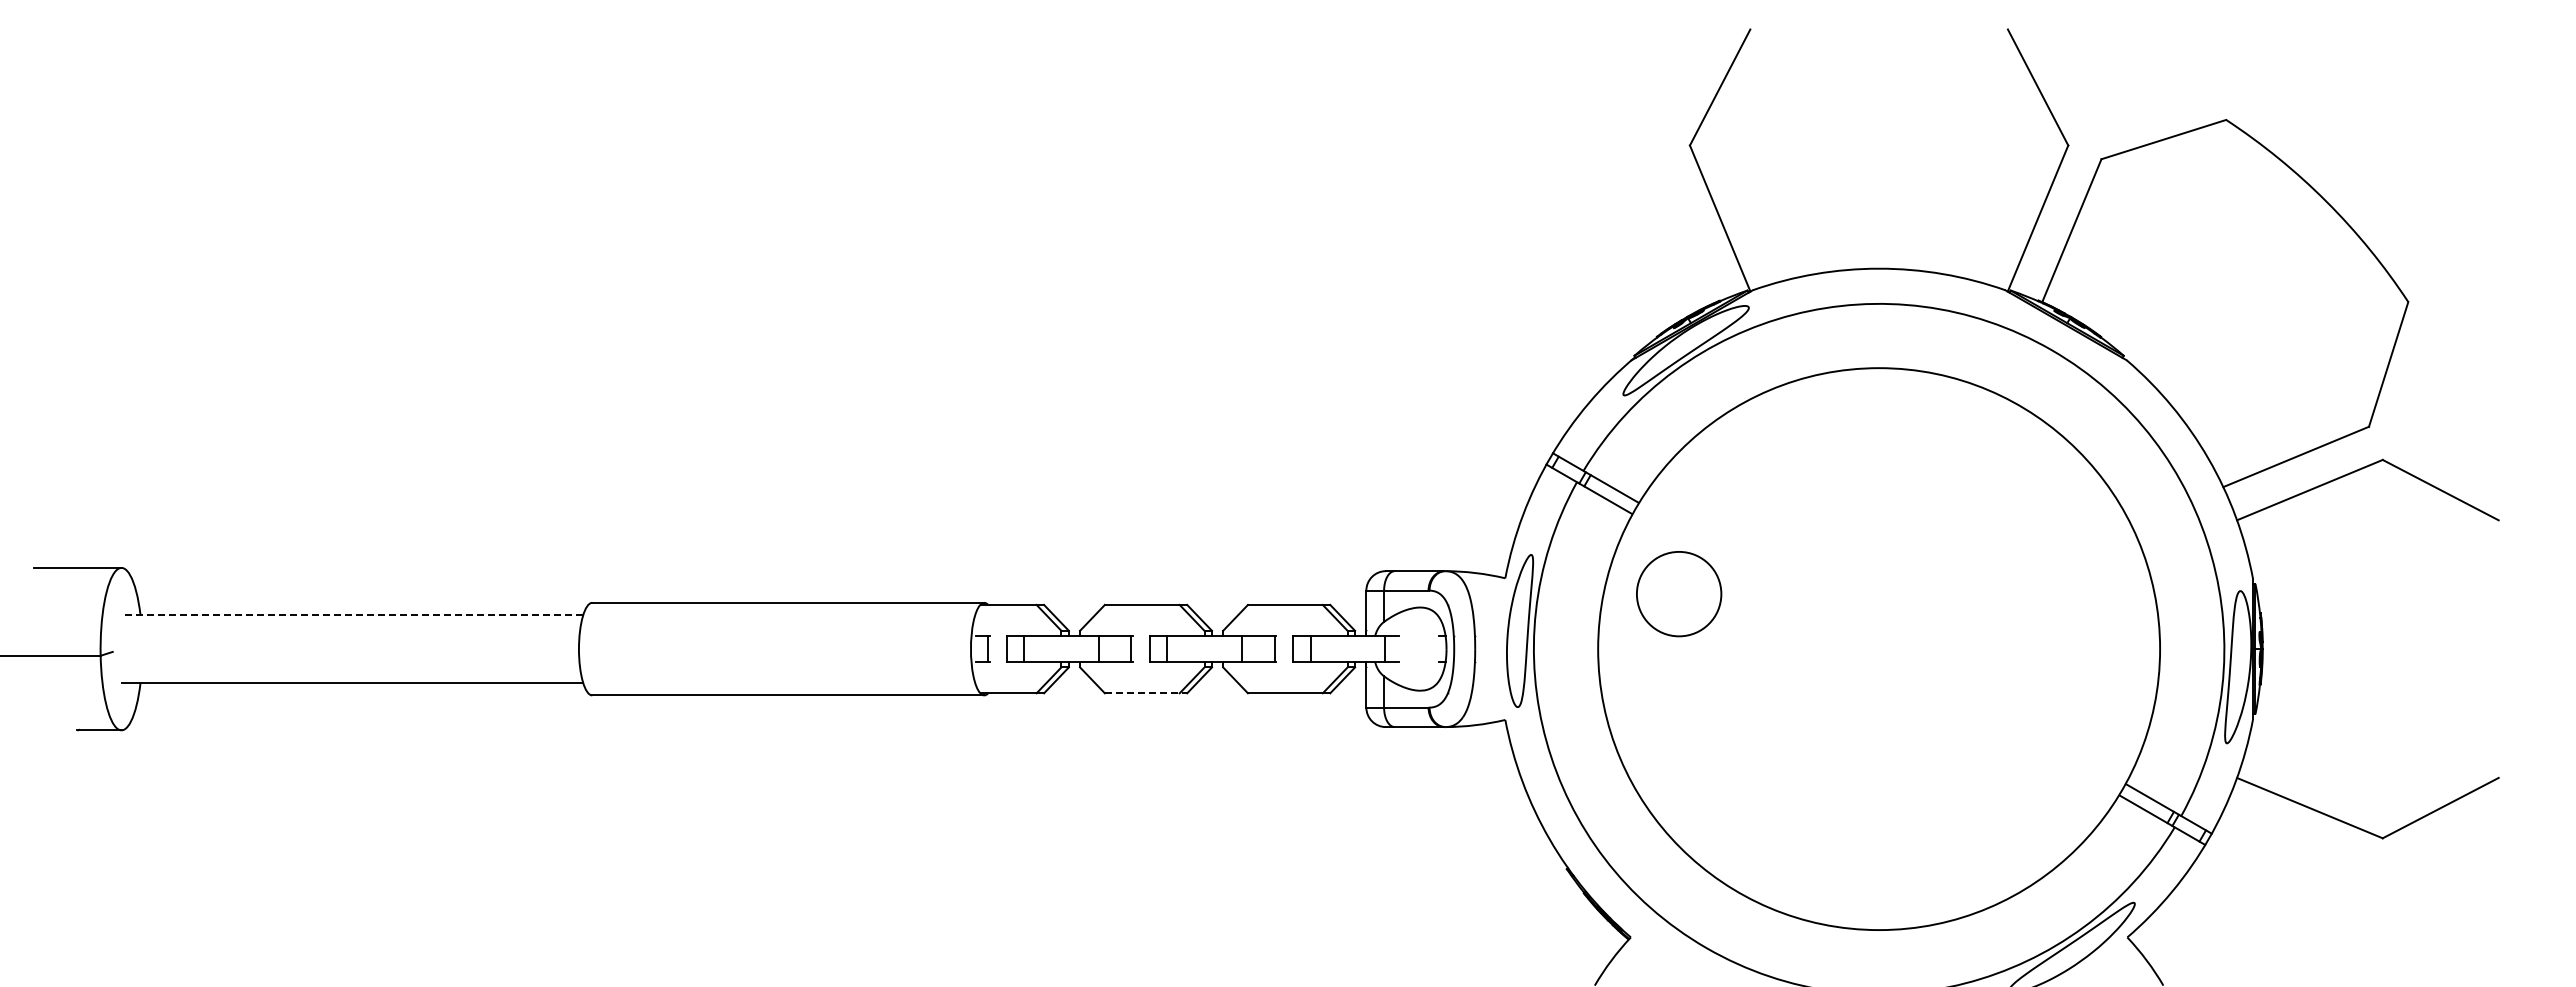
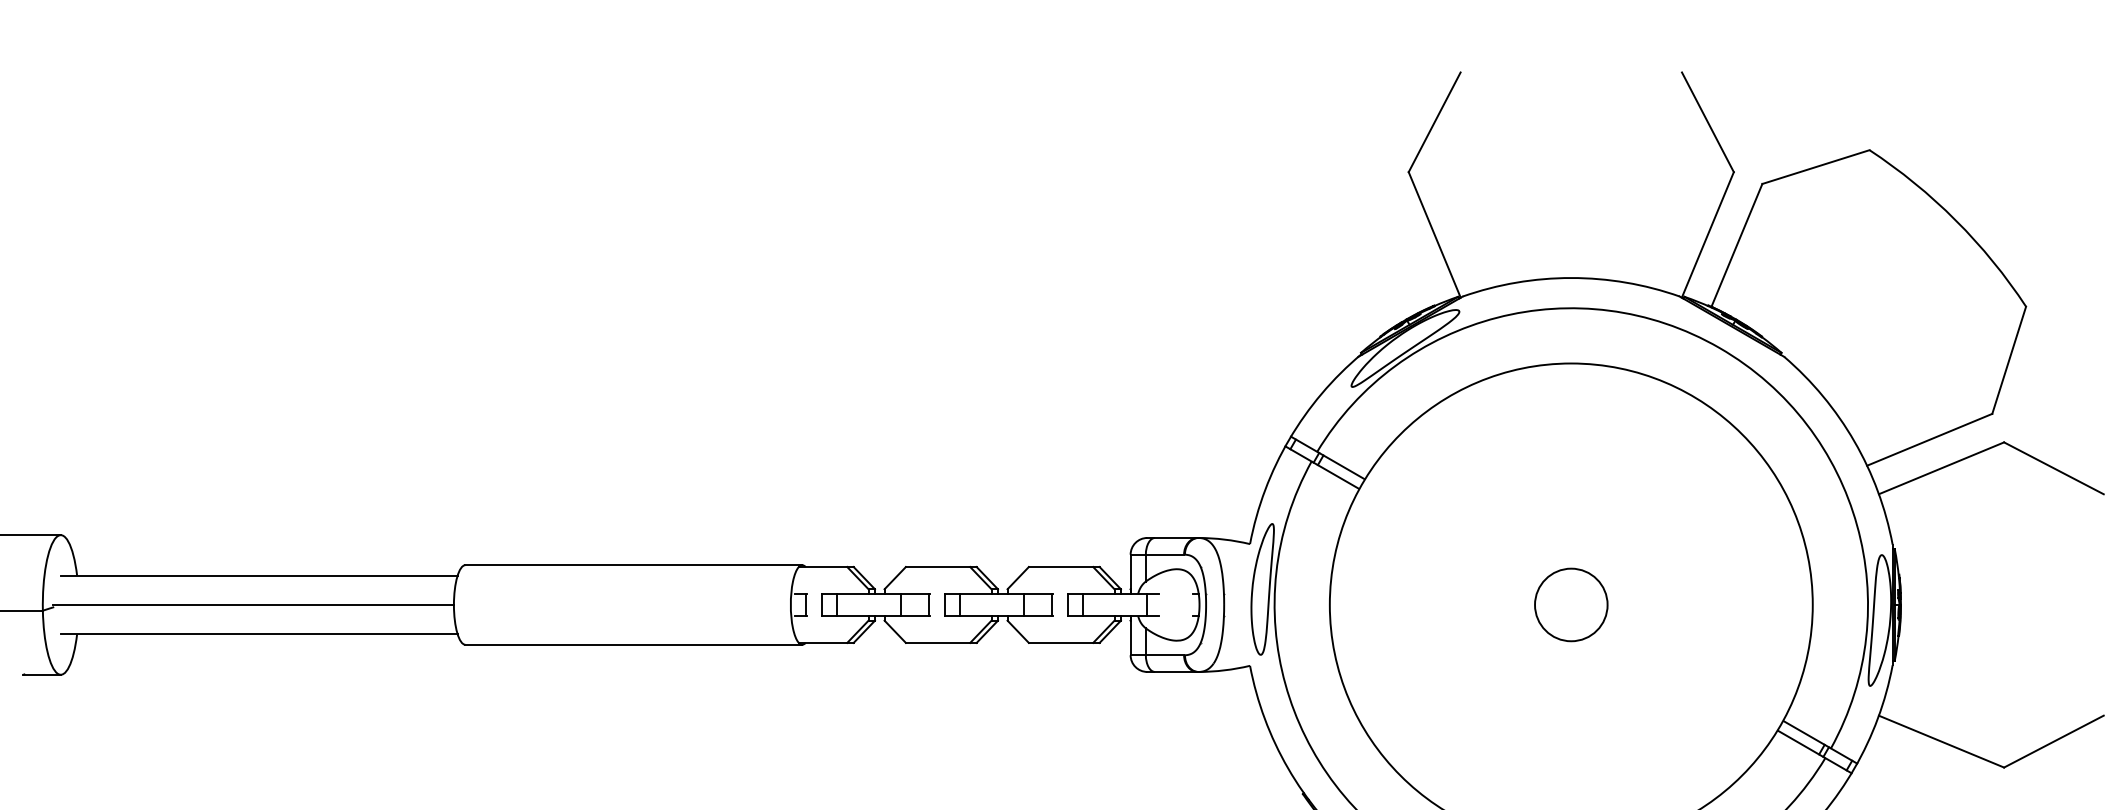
circle: (1679, 594) -> (1571, 605), moved
line: (352, 615) -> (259, 576), dashed -> solid
line: (345, 649) -> (253, 605), added
line: (1146, 693) -> (941, 643), dashed -> solid

